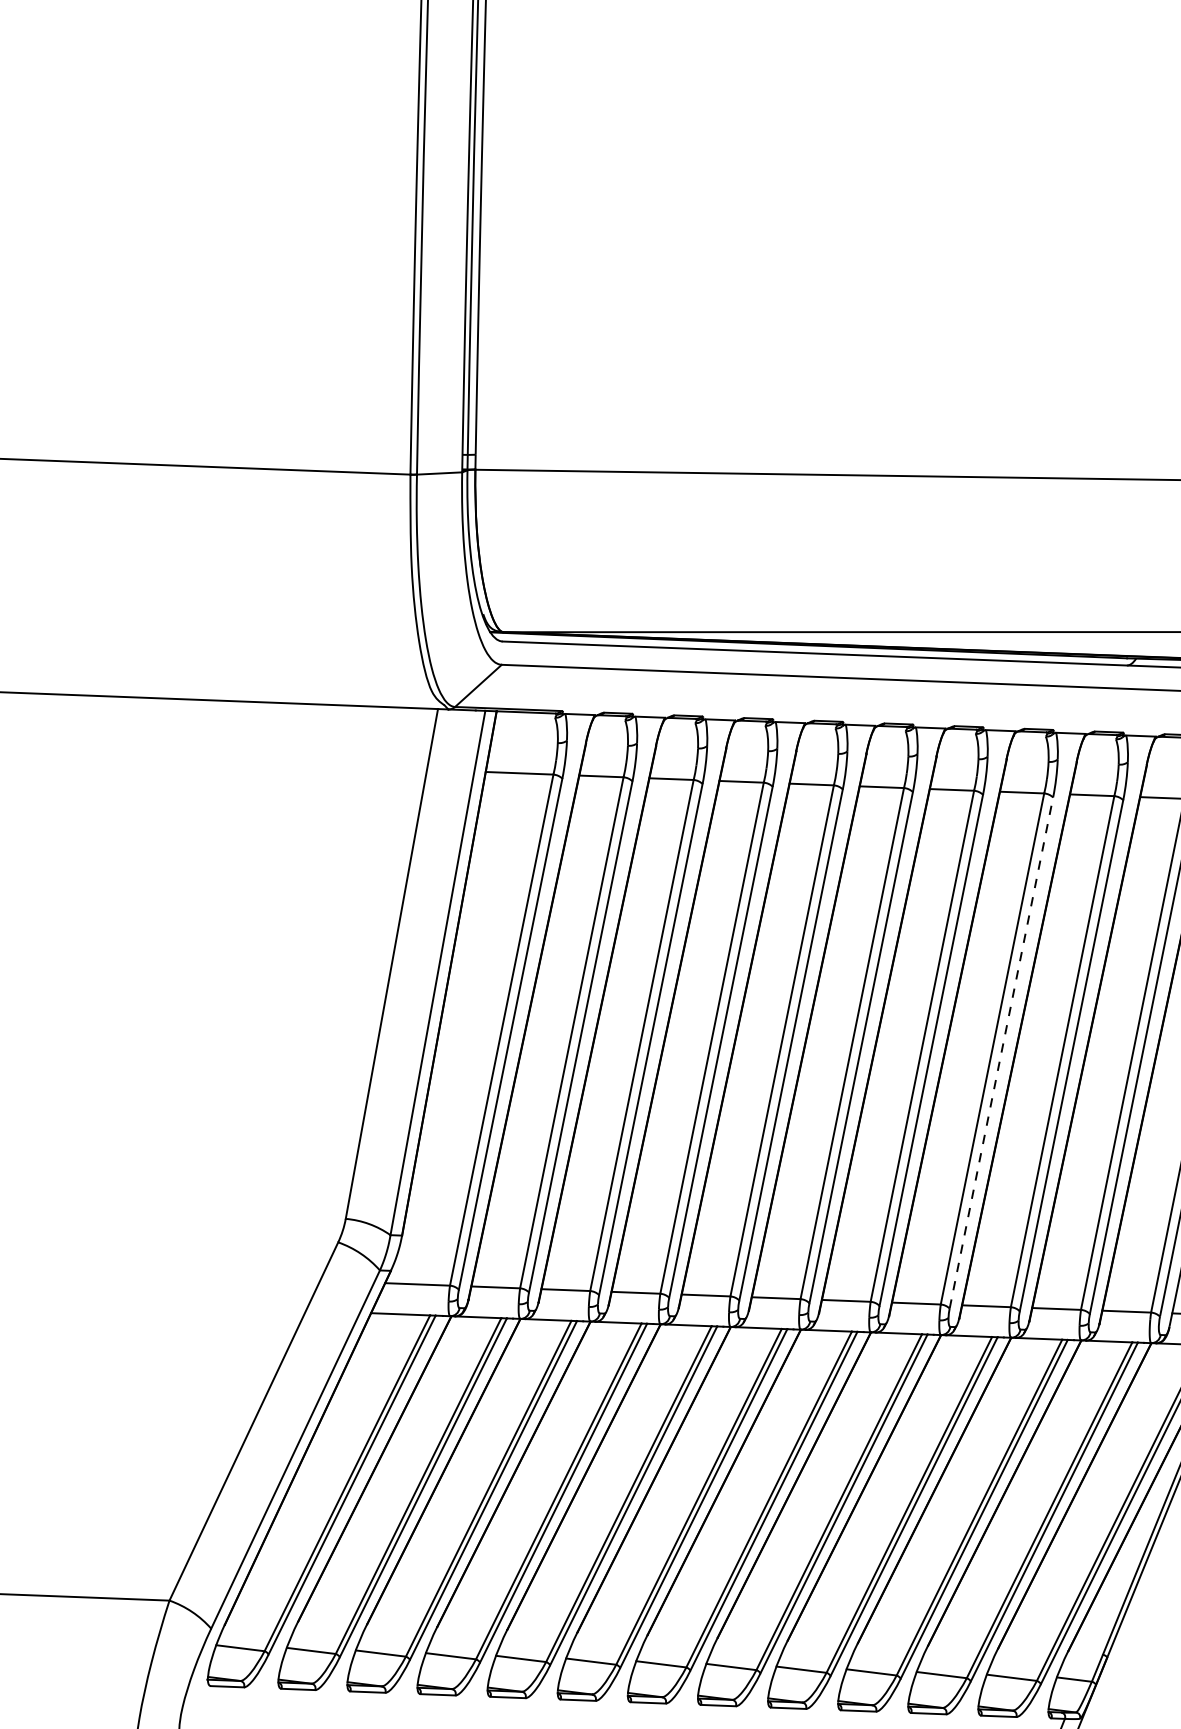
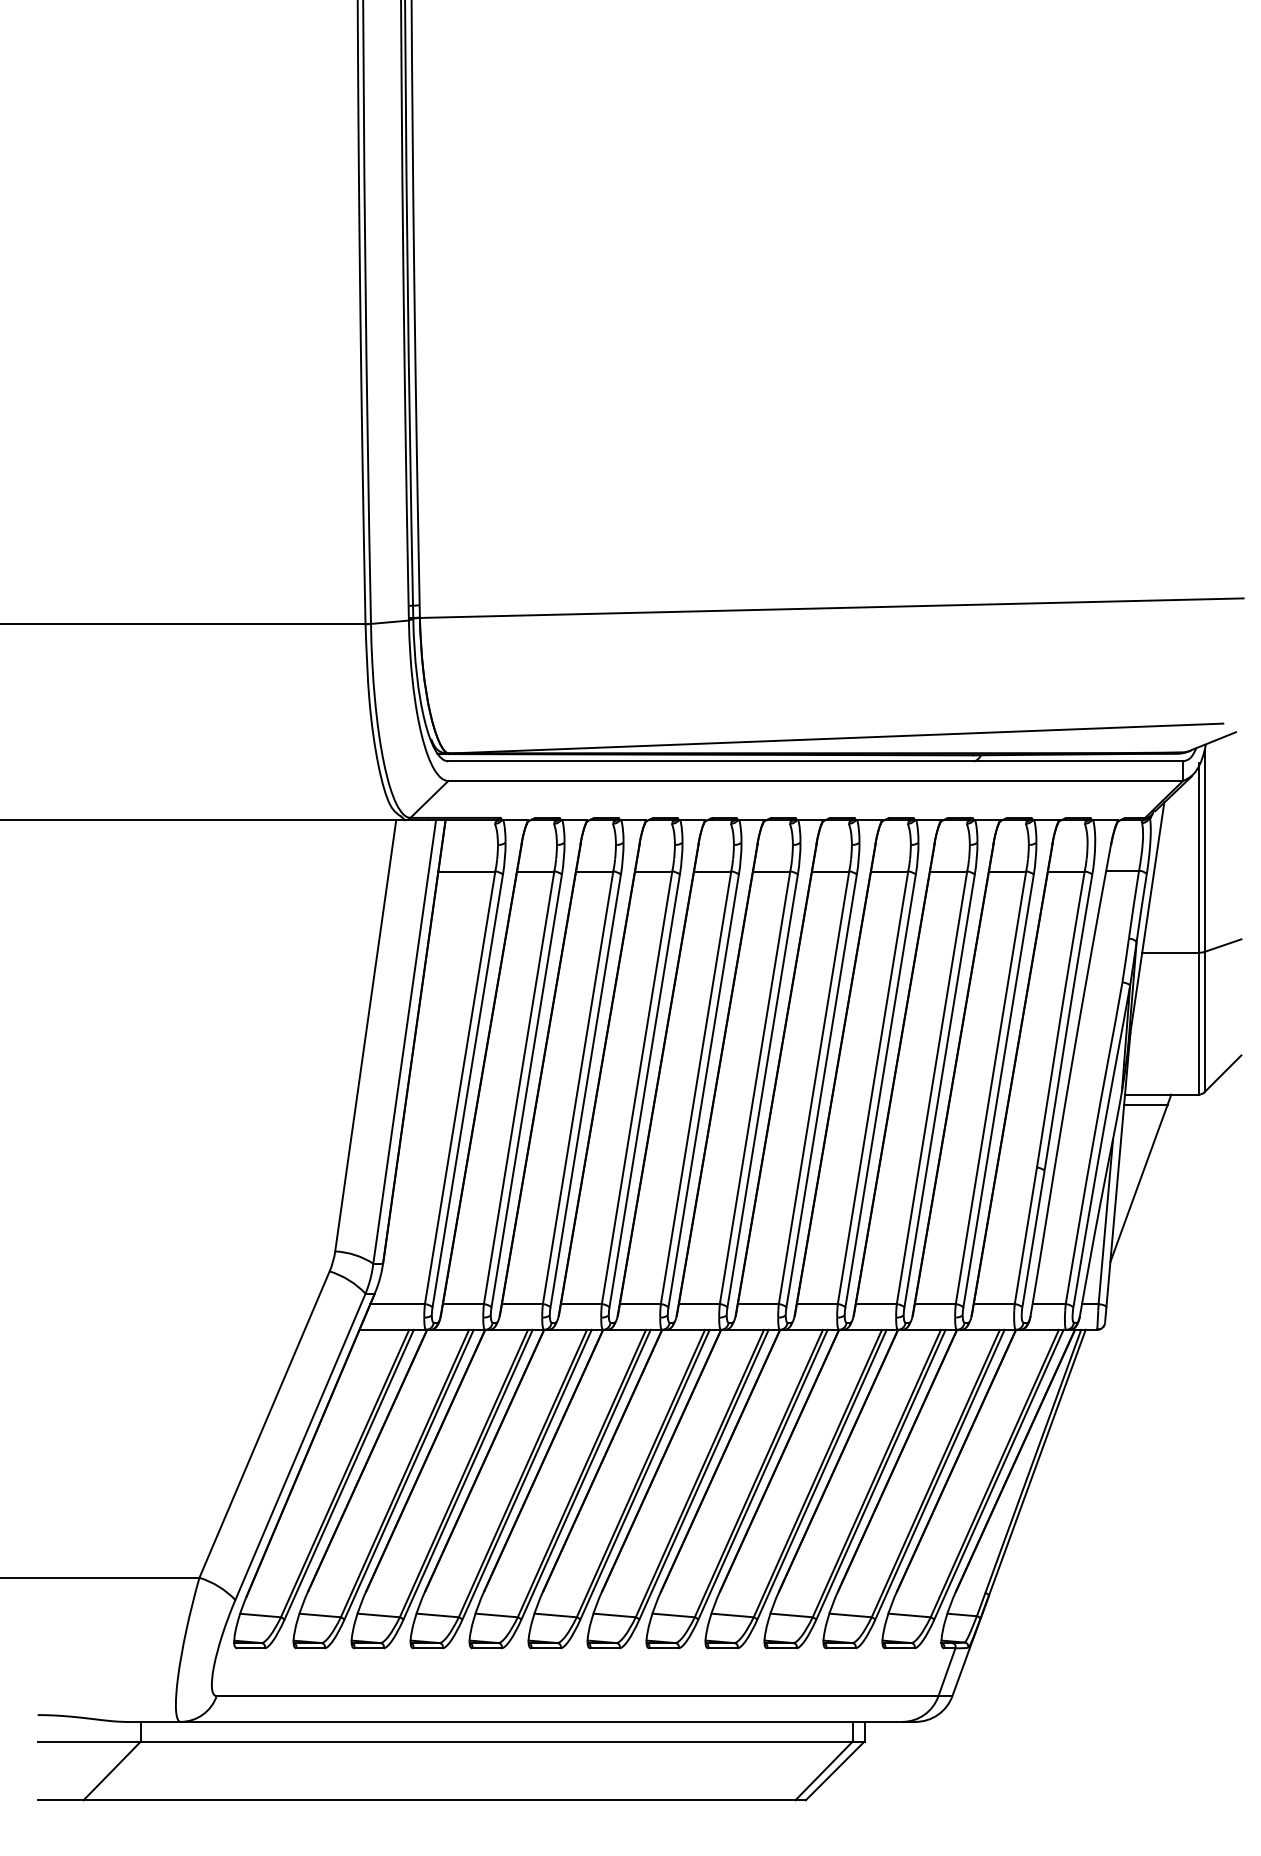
line: (1001, 1052) -> (880, 1090), dashed -> solid

